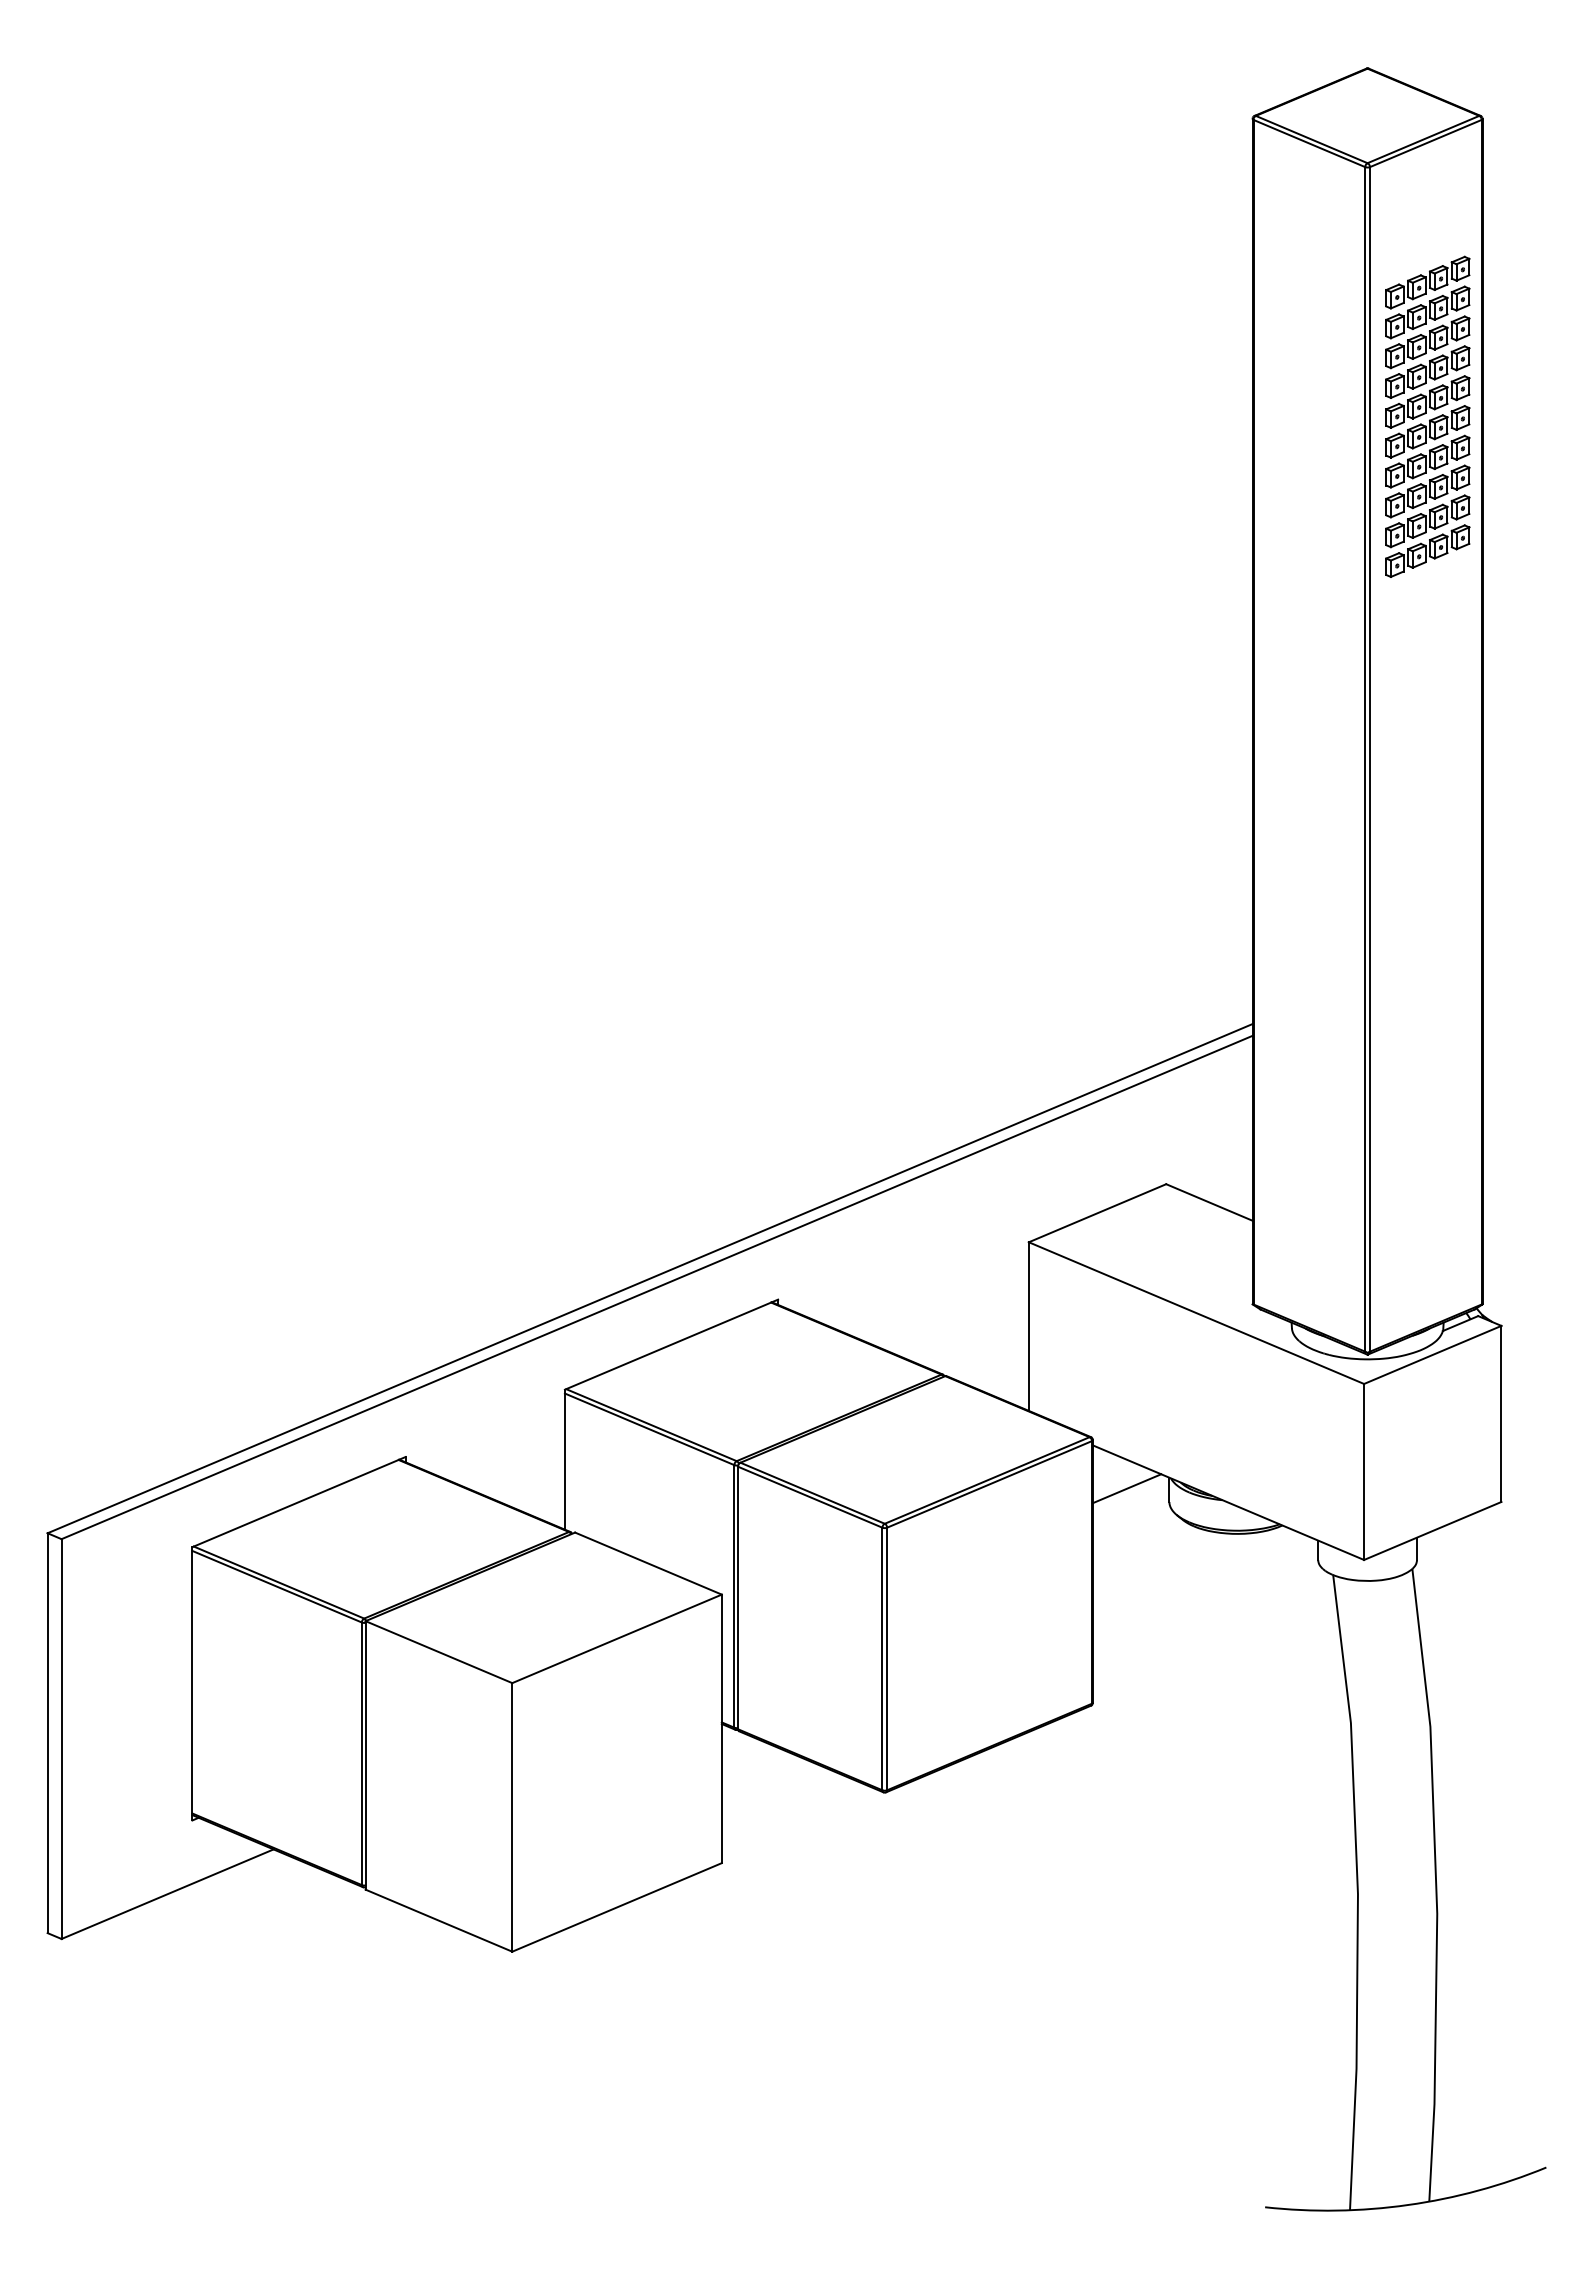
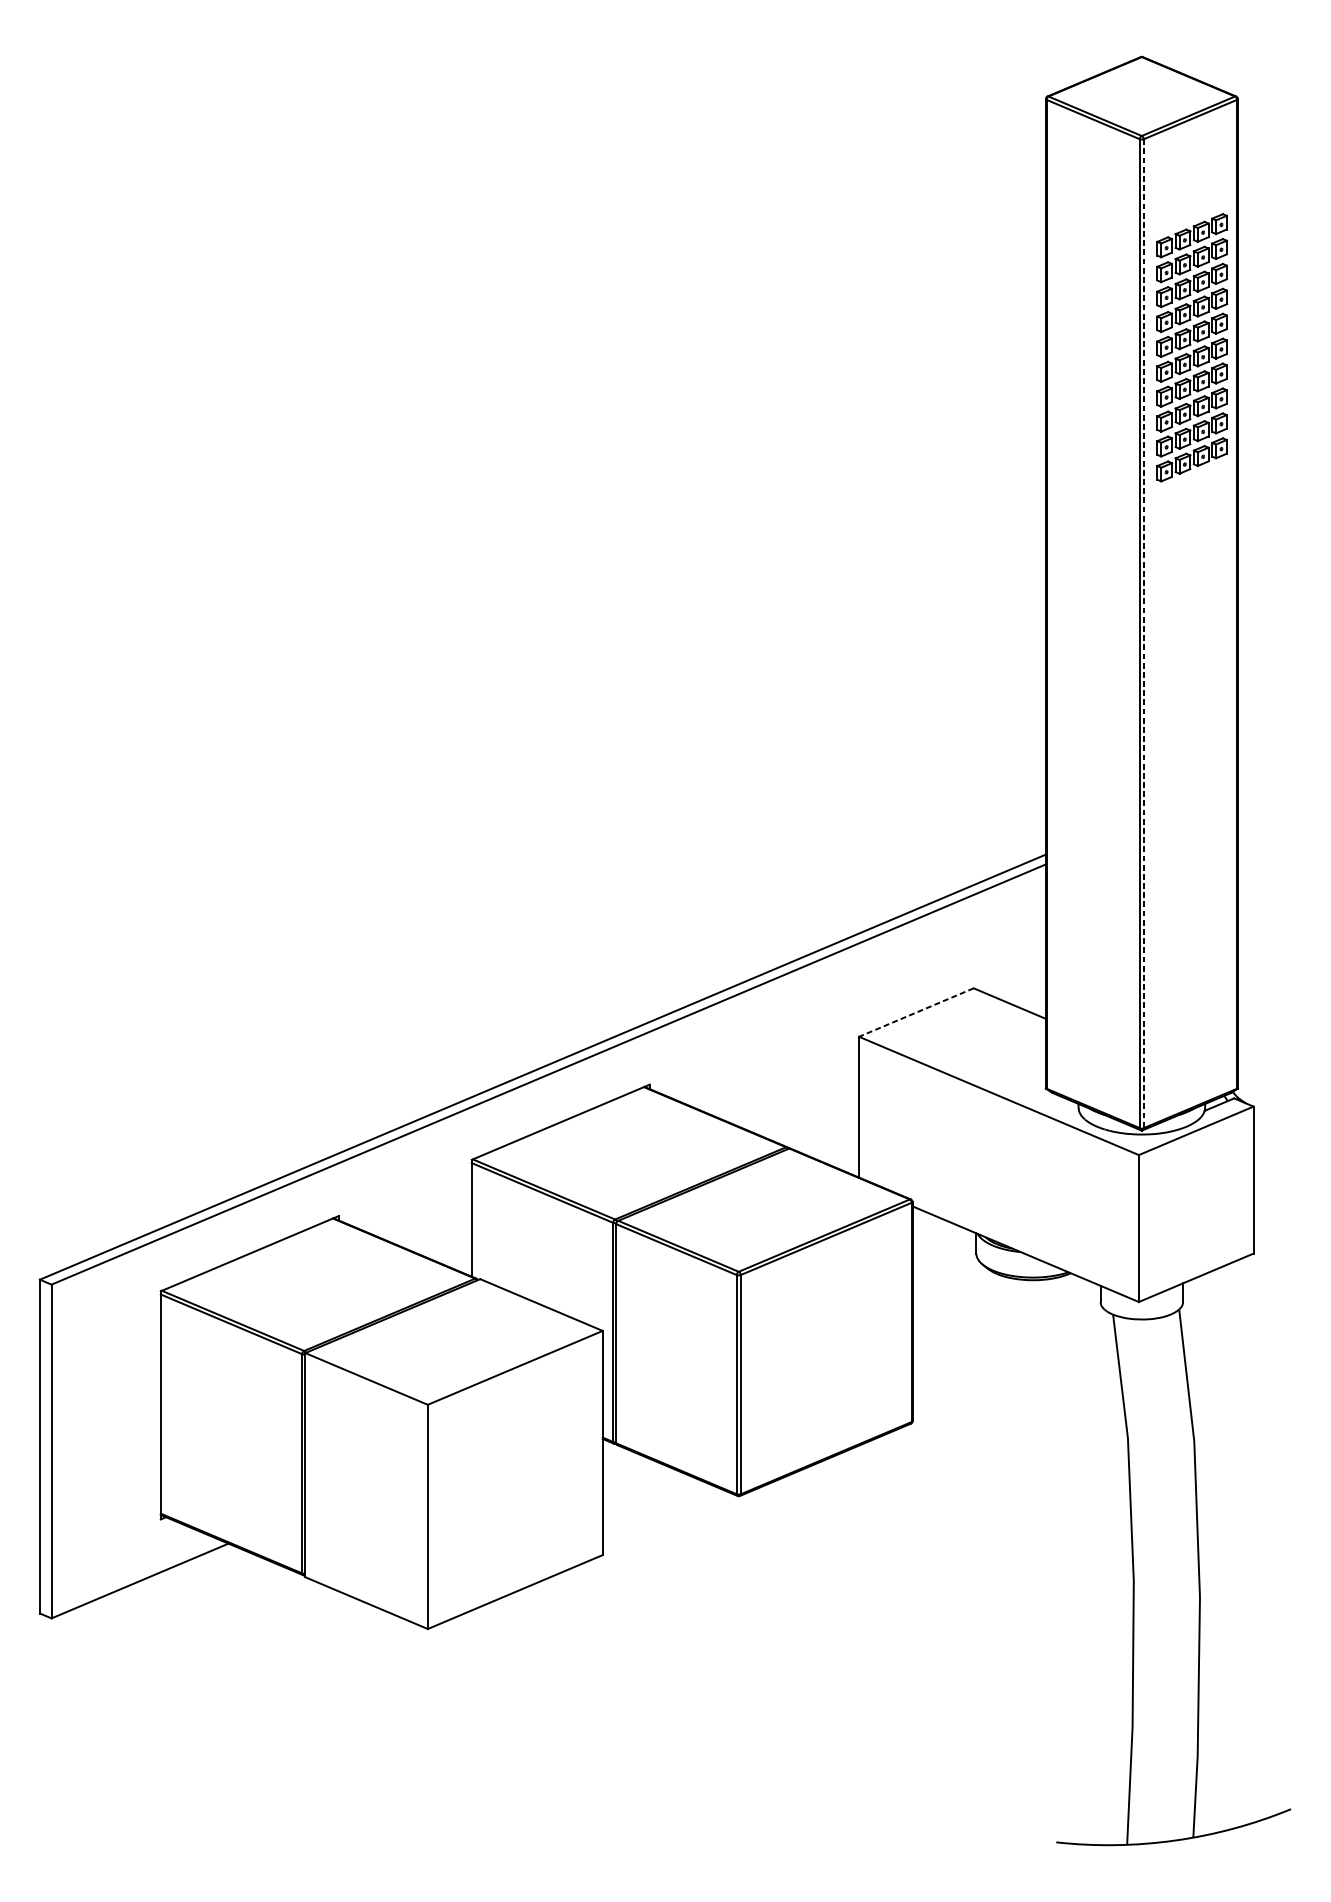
line: (1369, 759) -> (1143, 633), solid -> dashed
line: (1097, 1213) -> (916, 1012), solid -> dashed
line: (1126, 1488) -> (940, 1242), removed

